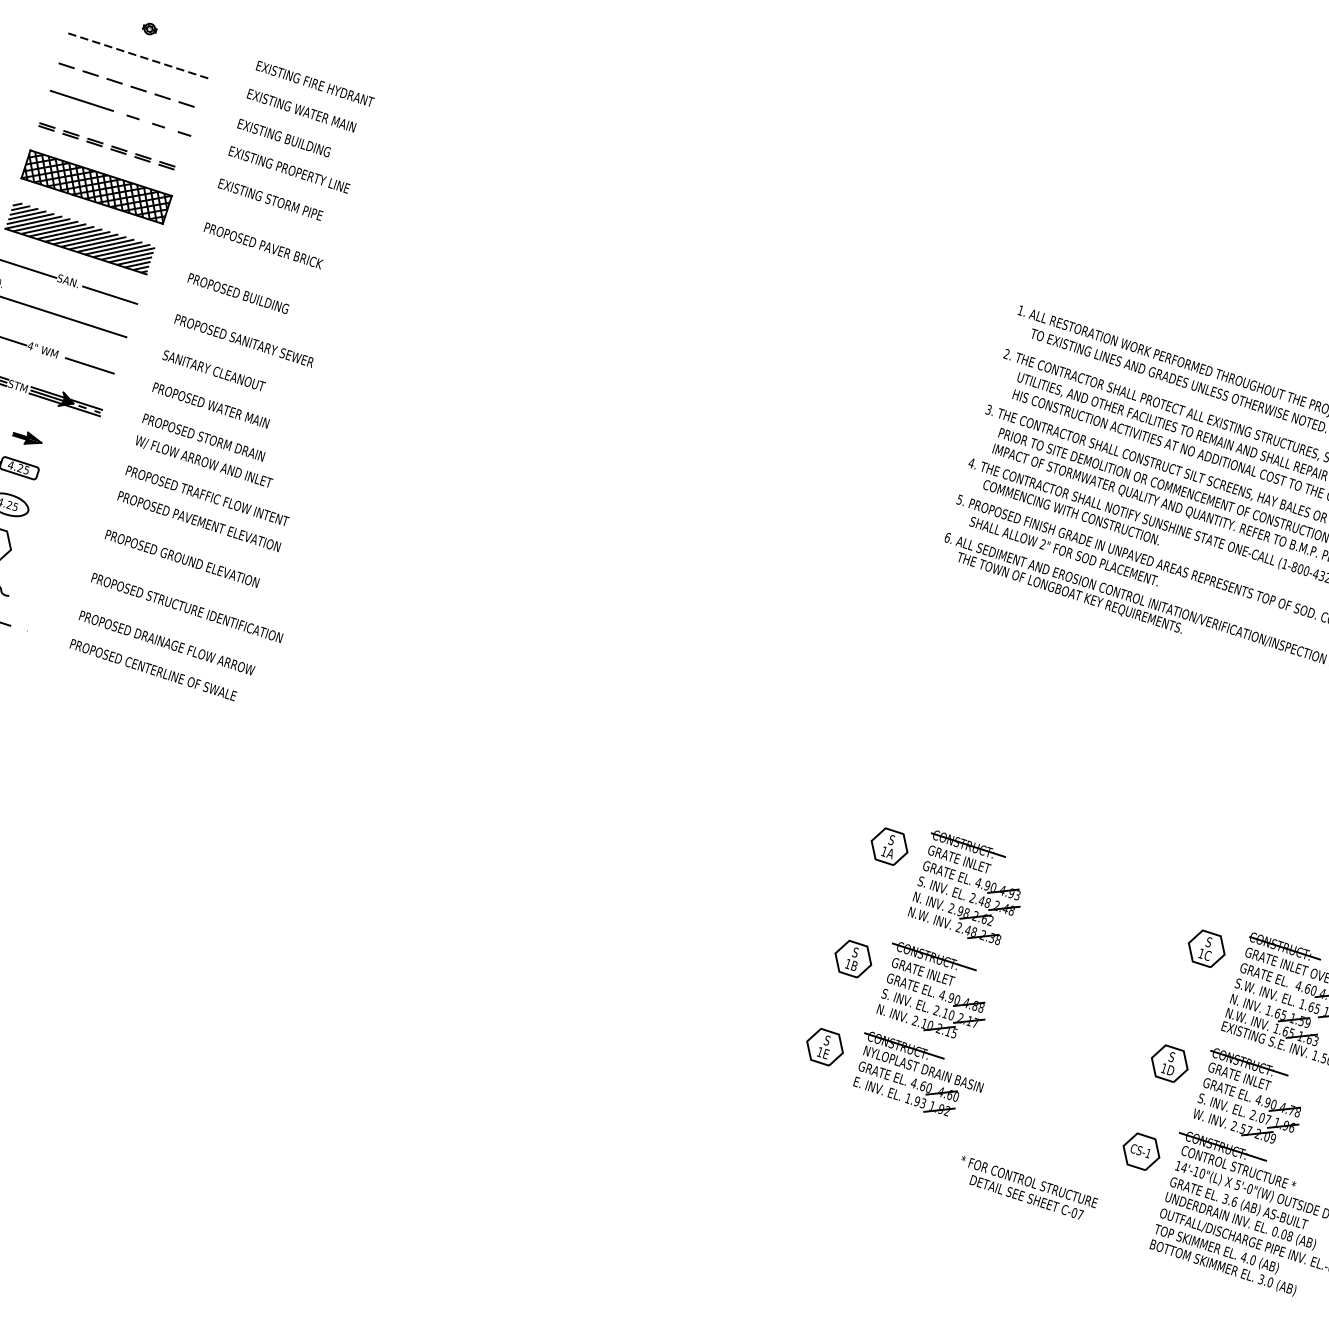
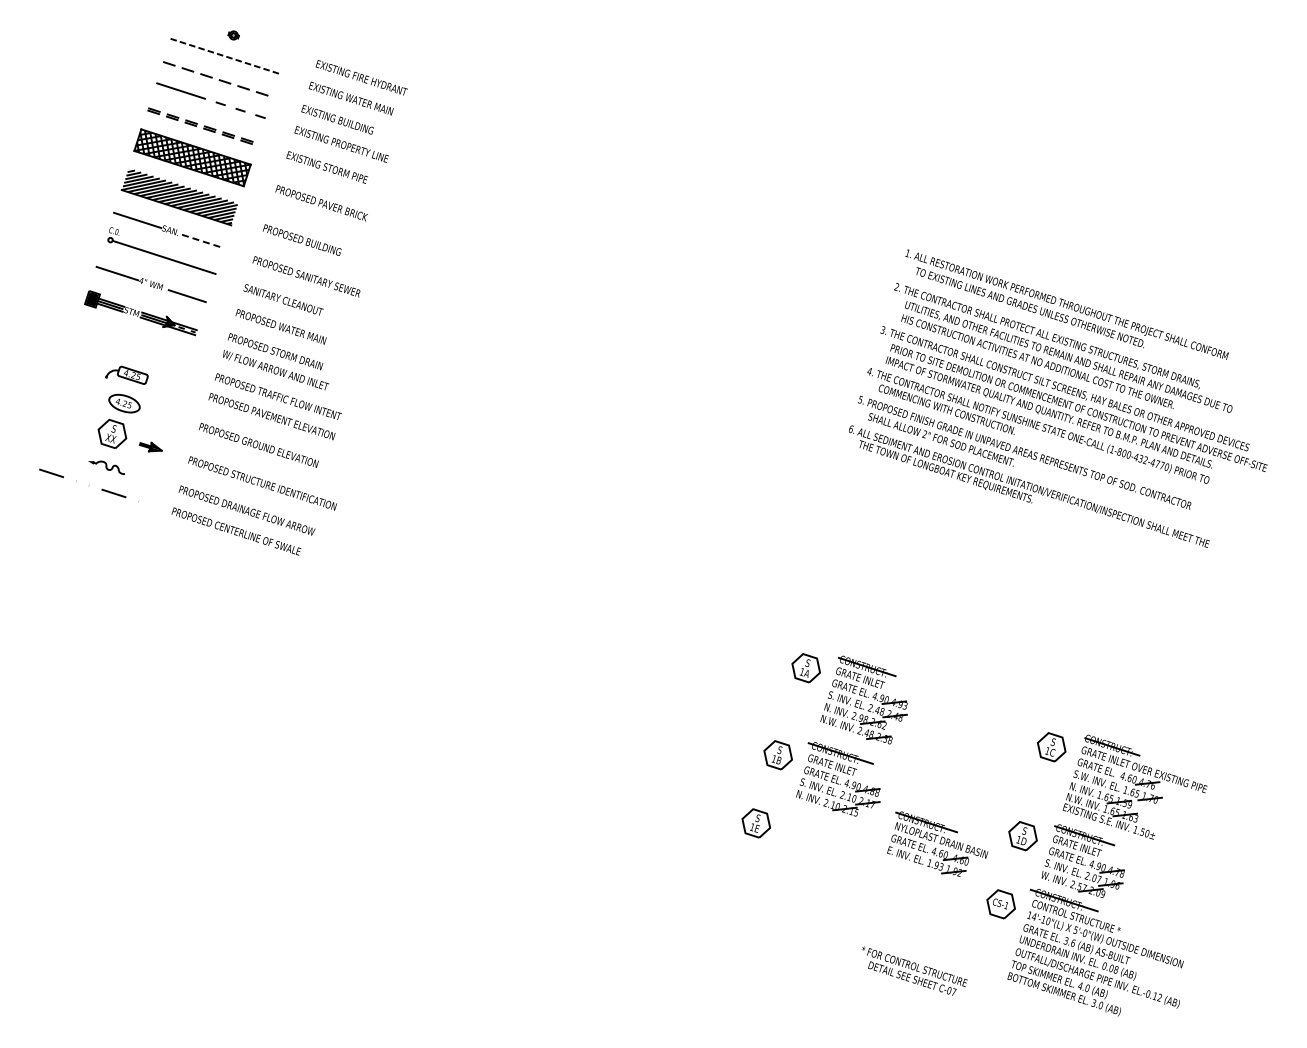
line: (109, 295) -> (202, 241), solid -> dashed
part: (26, 437) -> (150, 446), moved
part: (918, 1073) -> (937, 843), moved
text: (1029, 1186) -> (914, 970), moved

